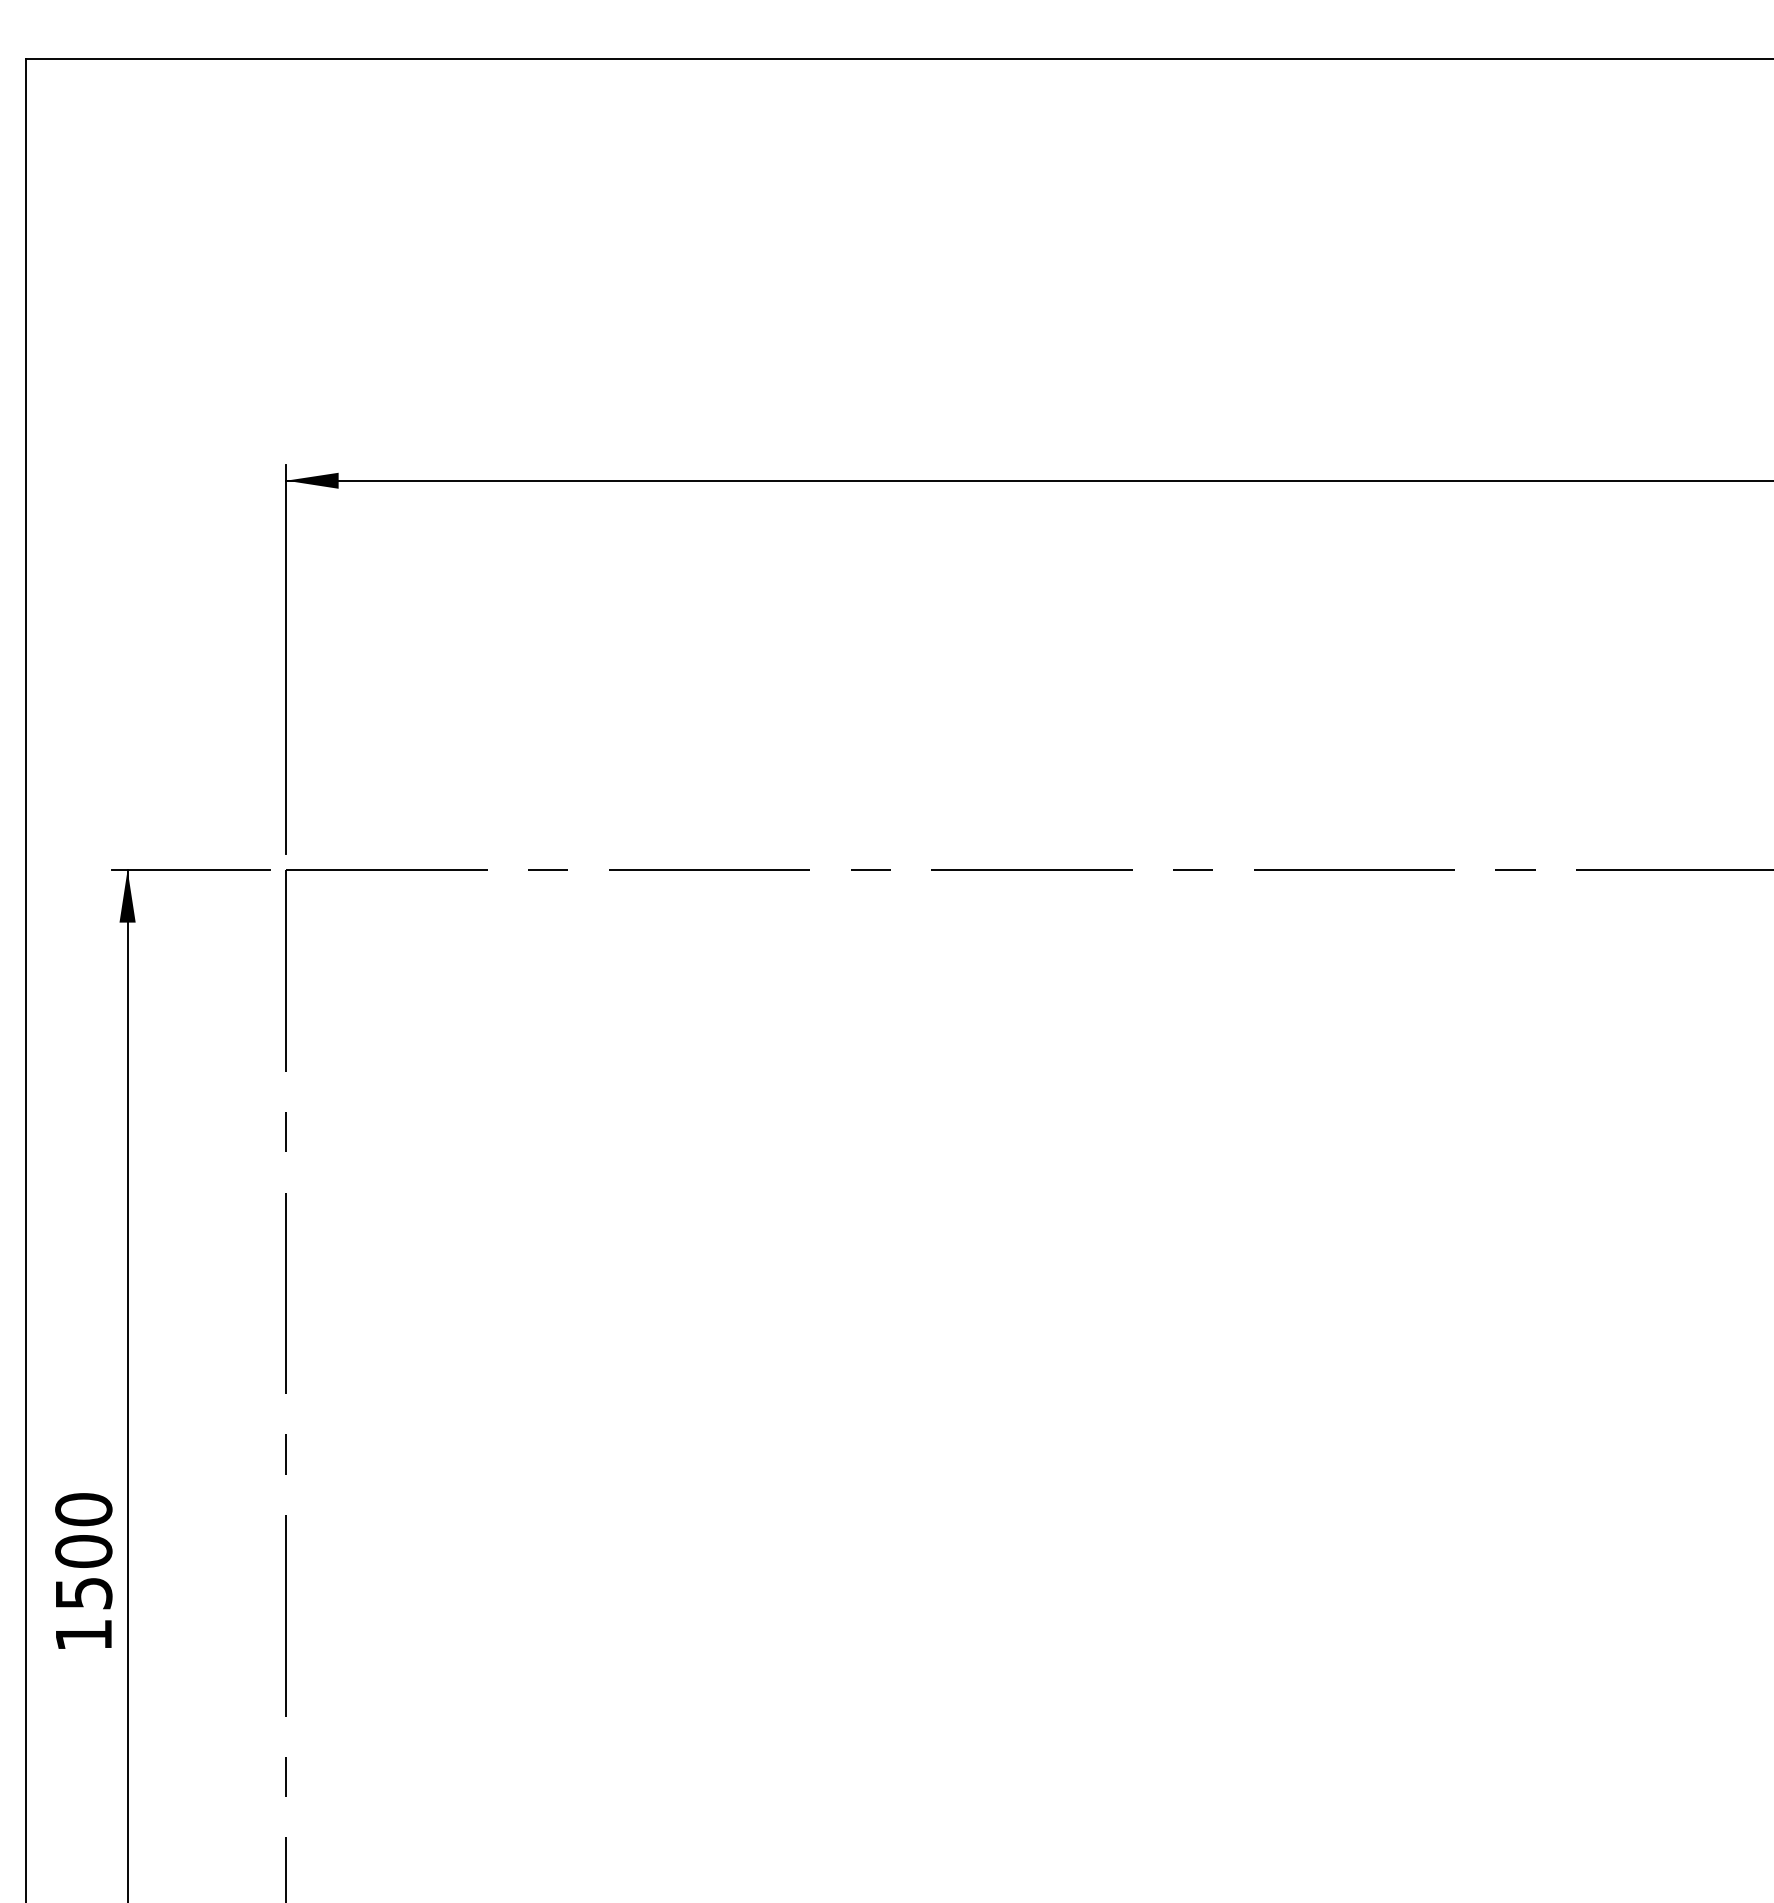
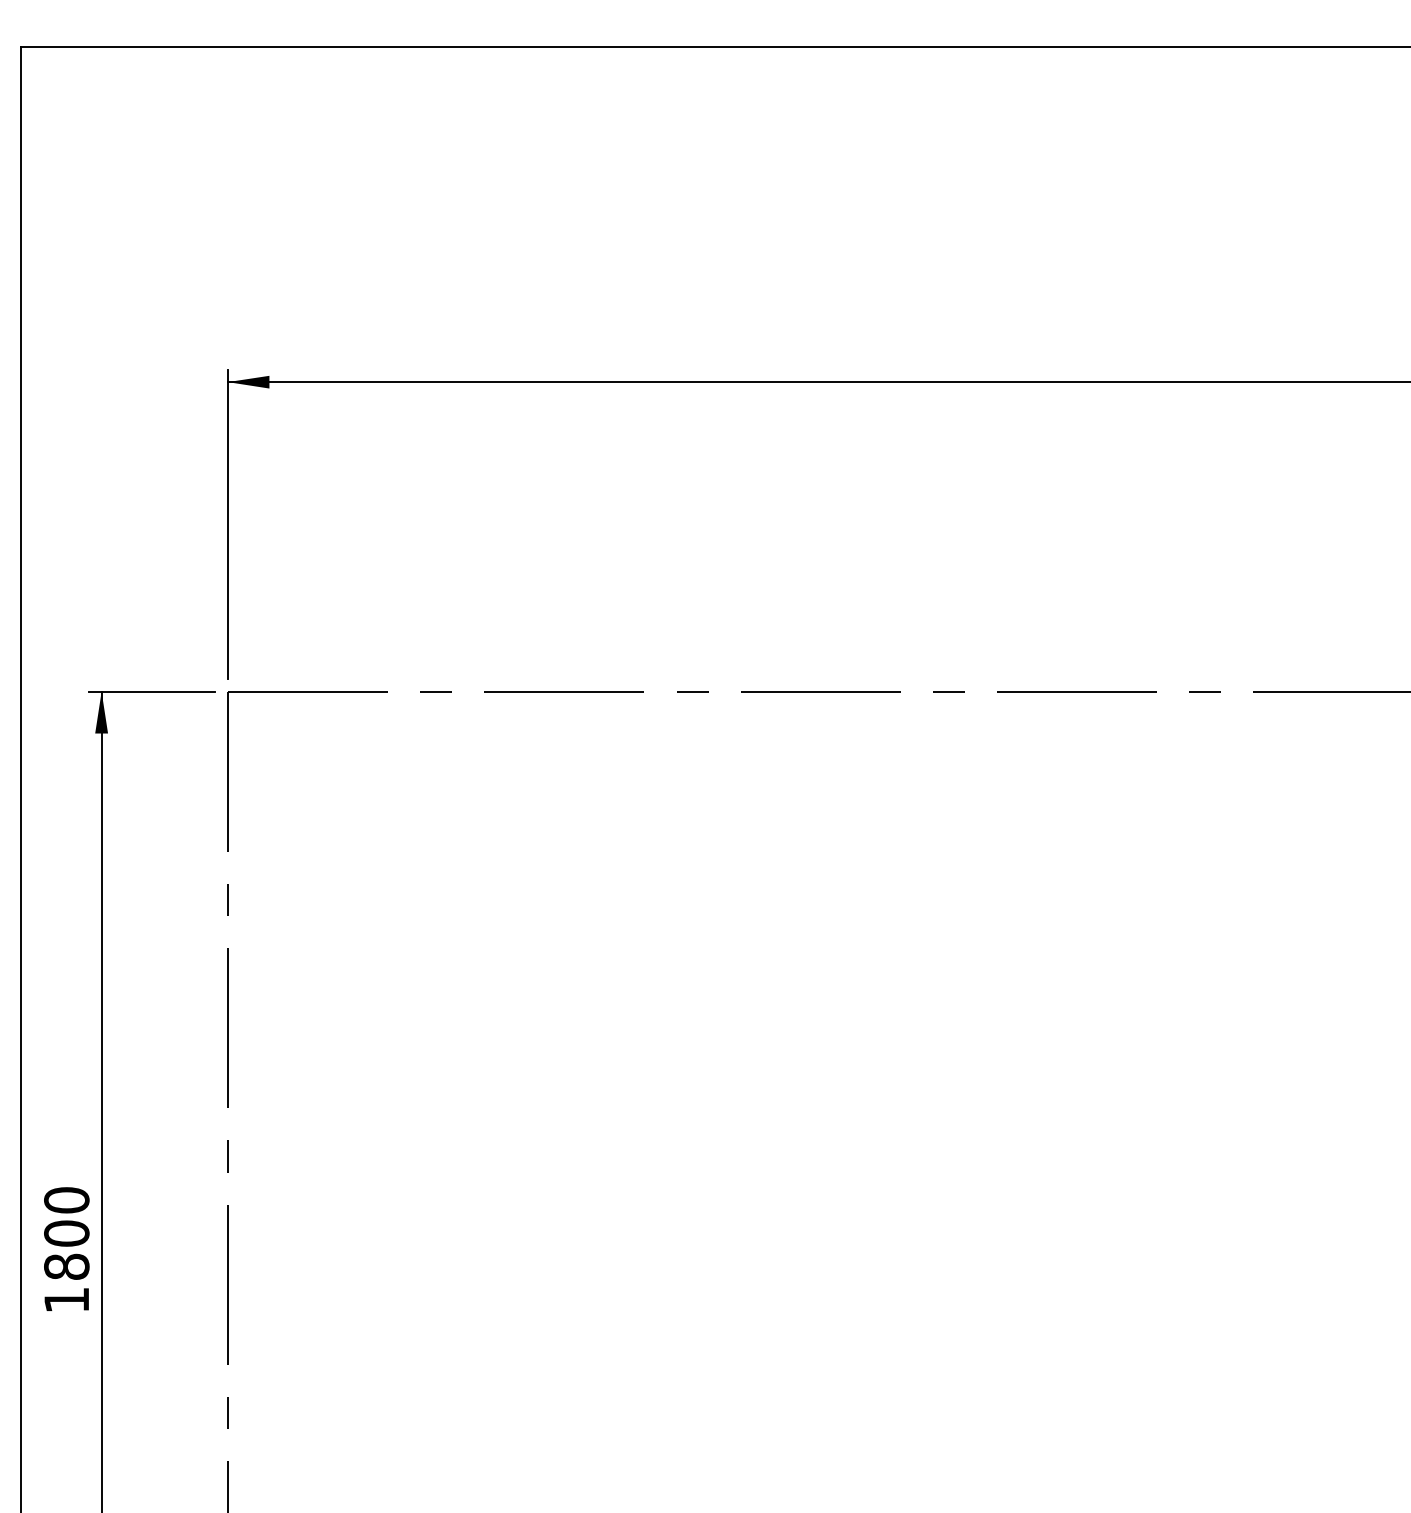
text: (83, 1593) -> (66, 1267), 1500 -> 1800

